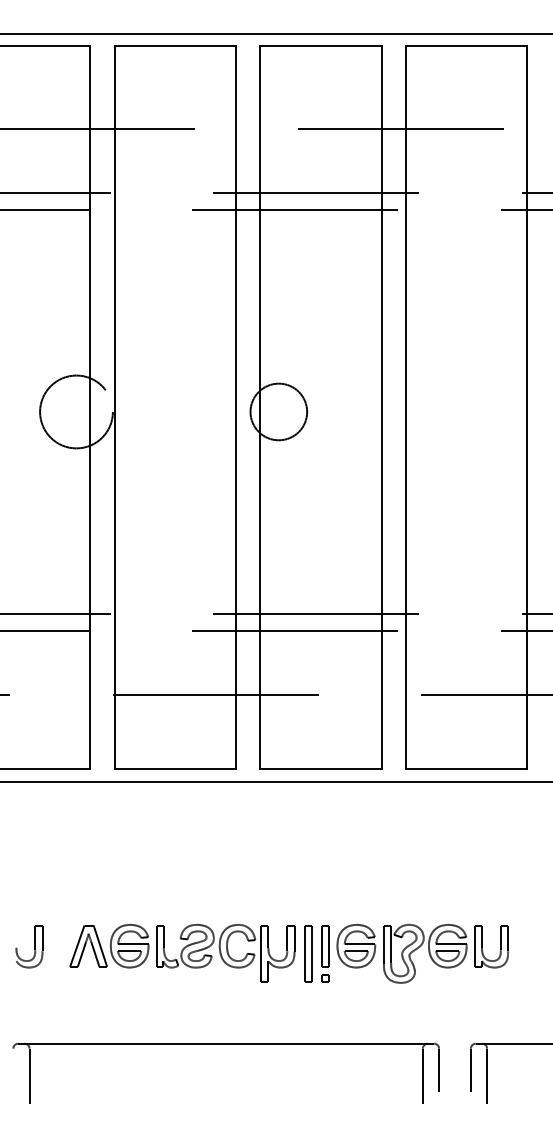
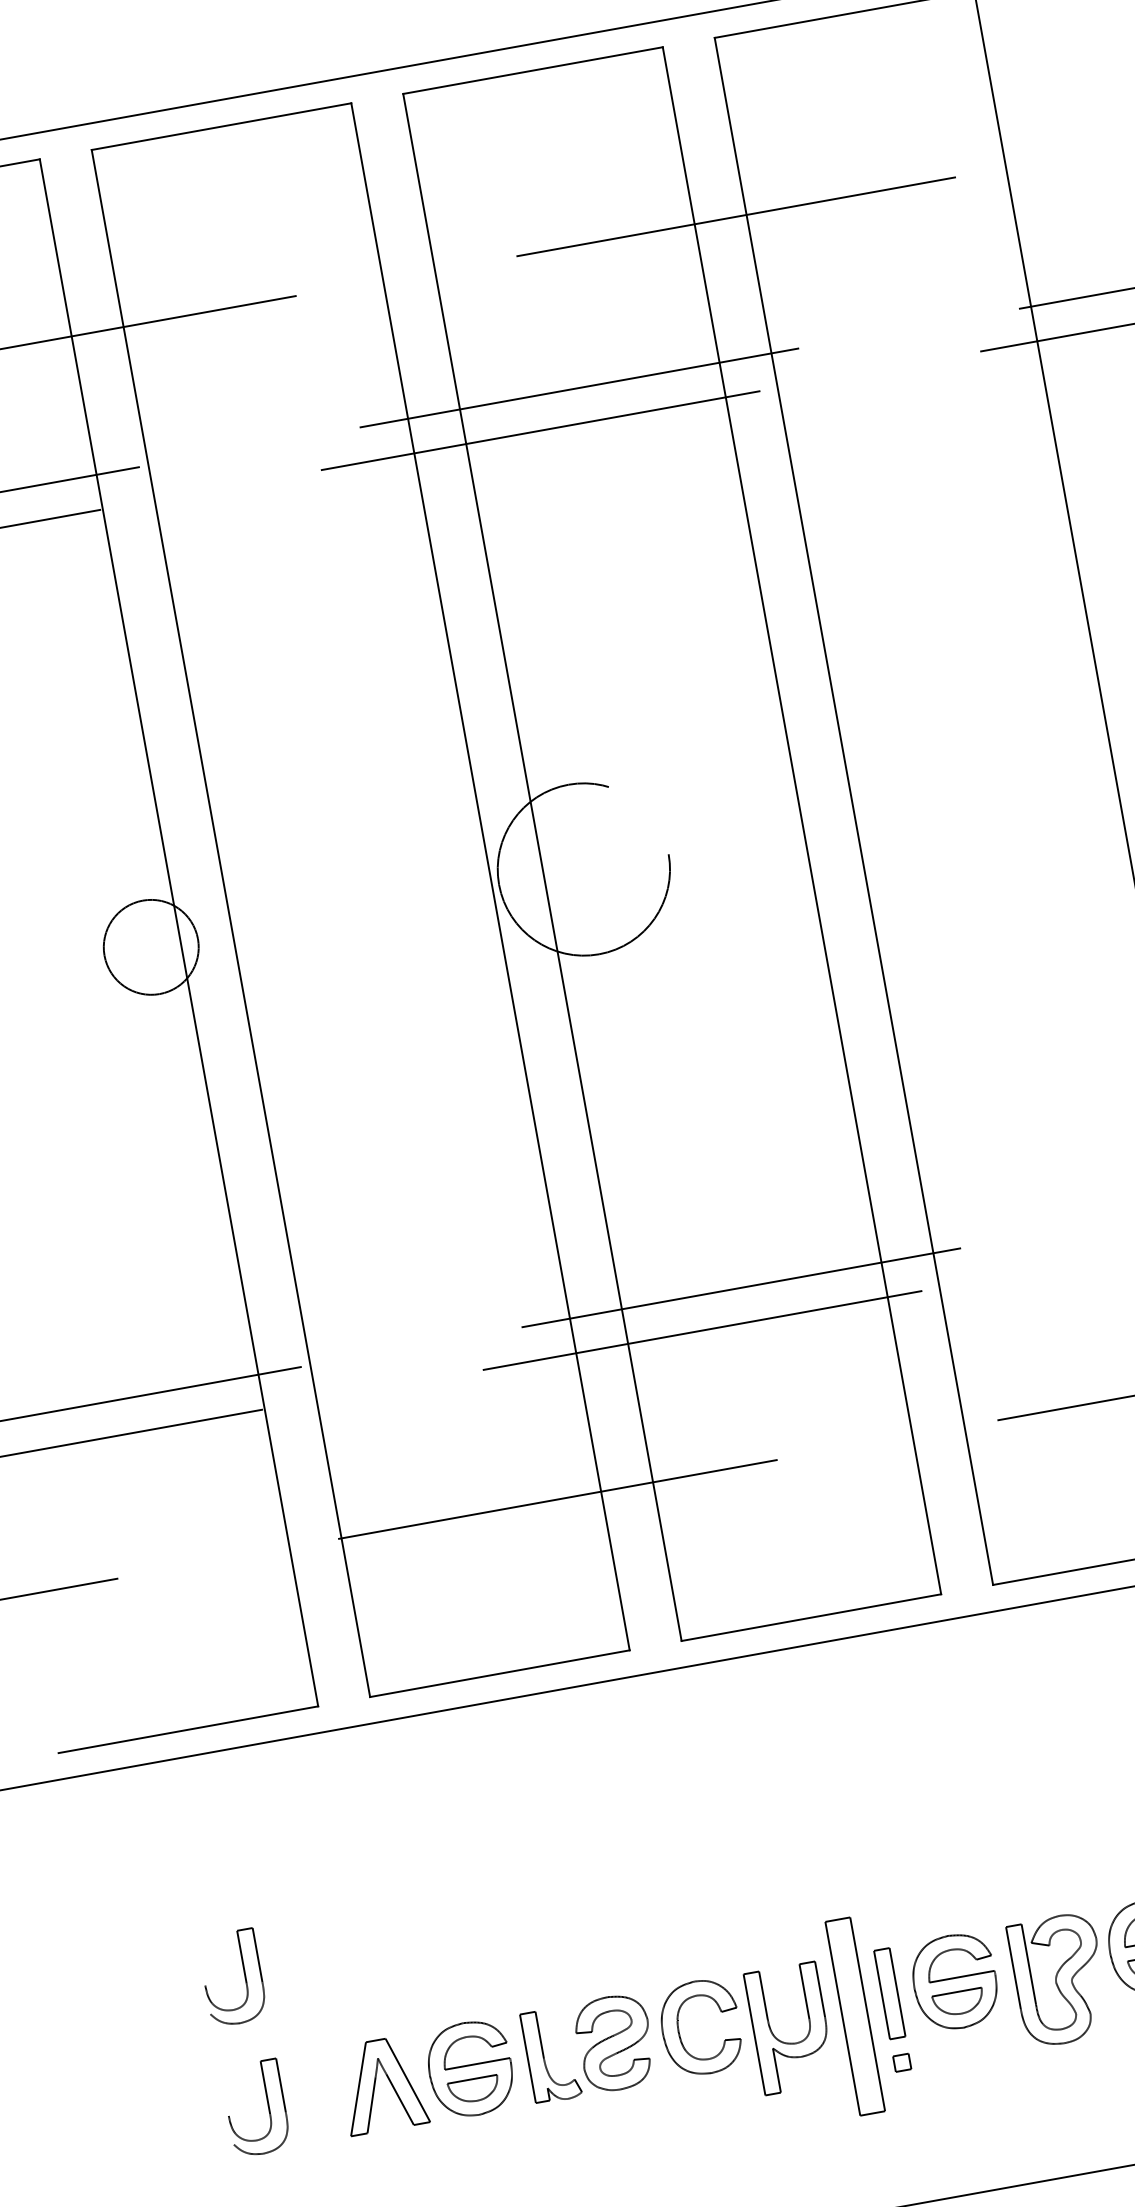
circle: (76, 411) -> (151, 946), size x0.6
circle: (278, 411) -> (582, 868), size x1.4
part: (29, 885) -> (232, 1977), added
part: (308, 953) -> (855, 2015), size x1.6

